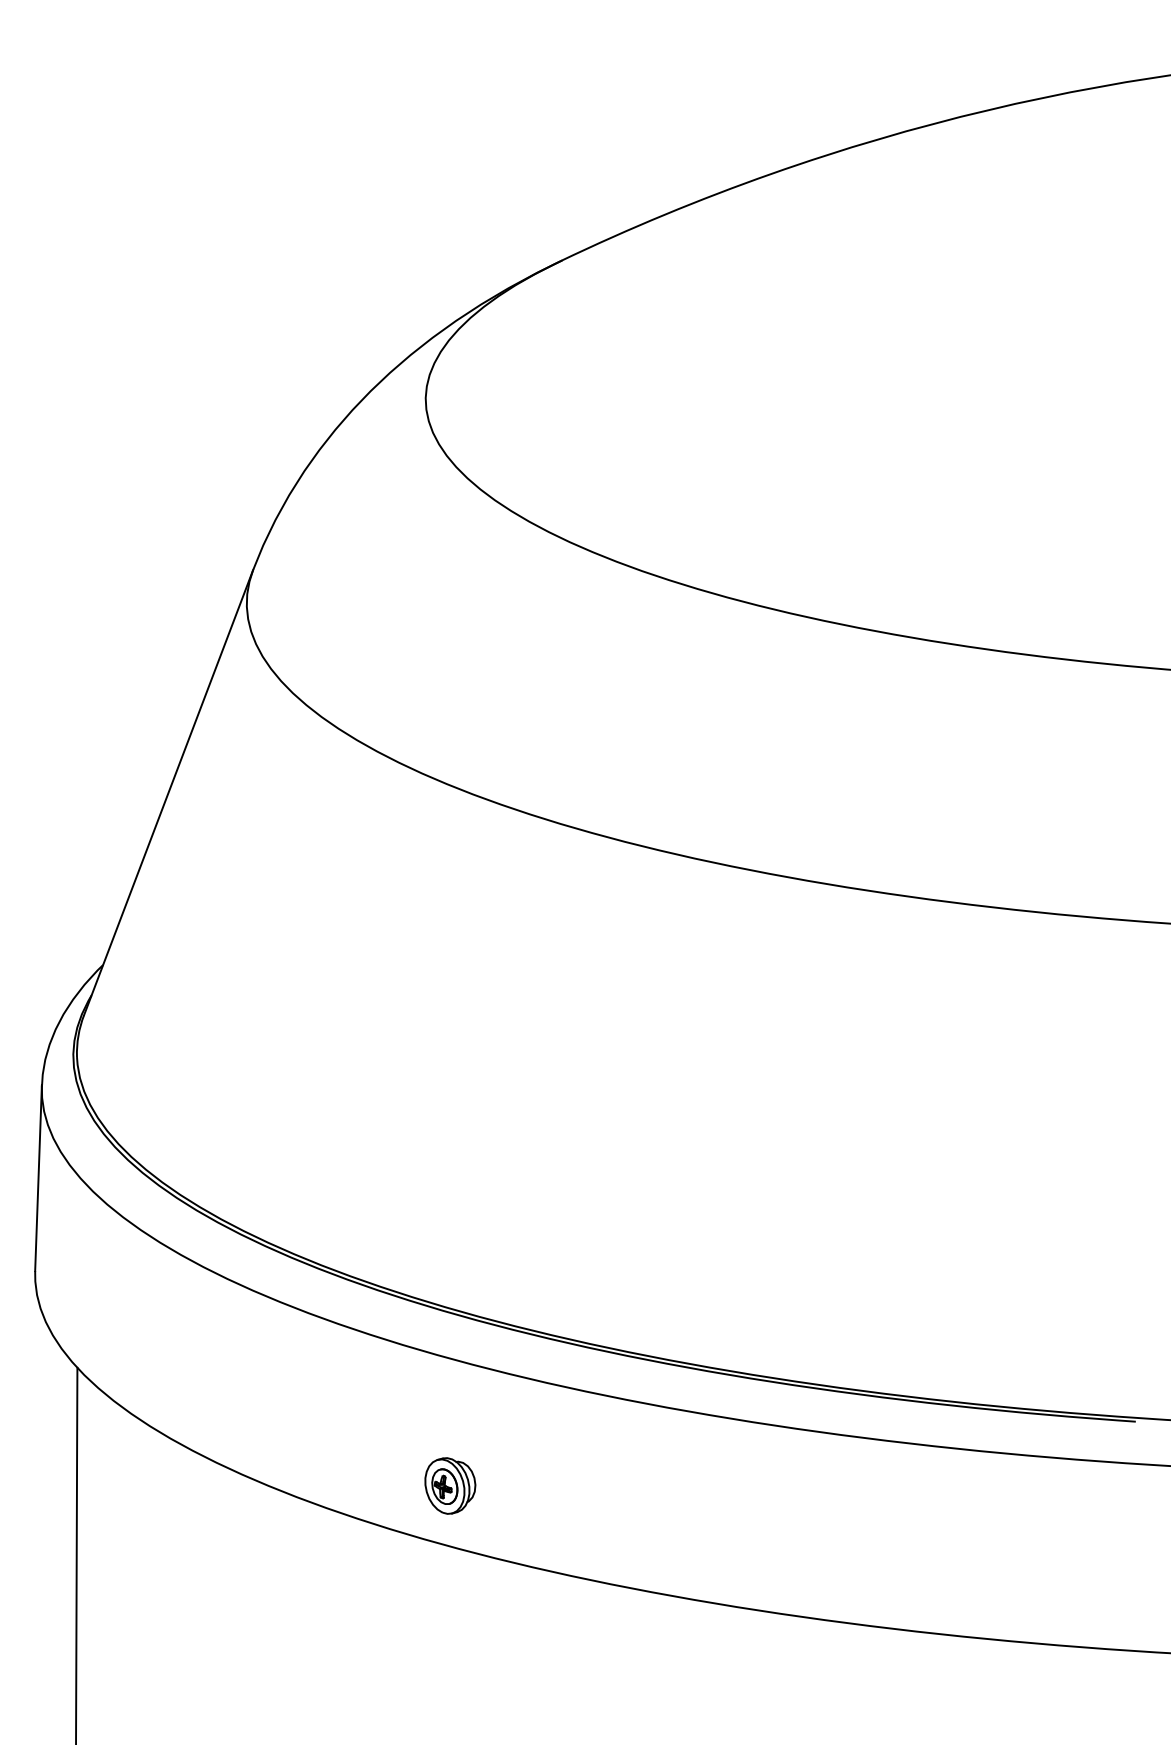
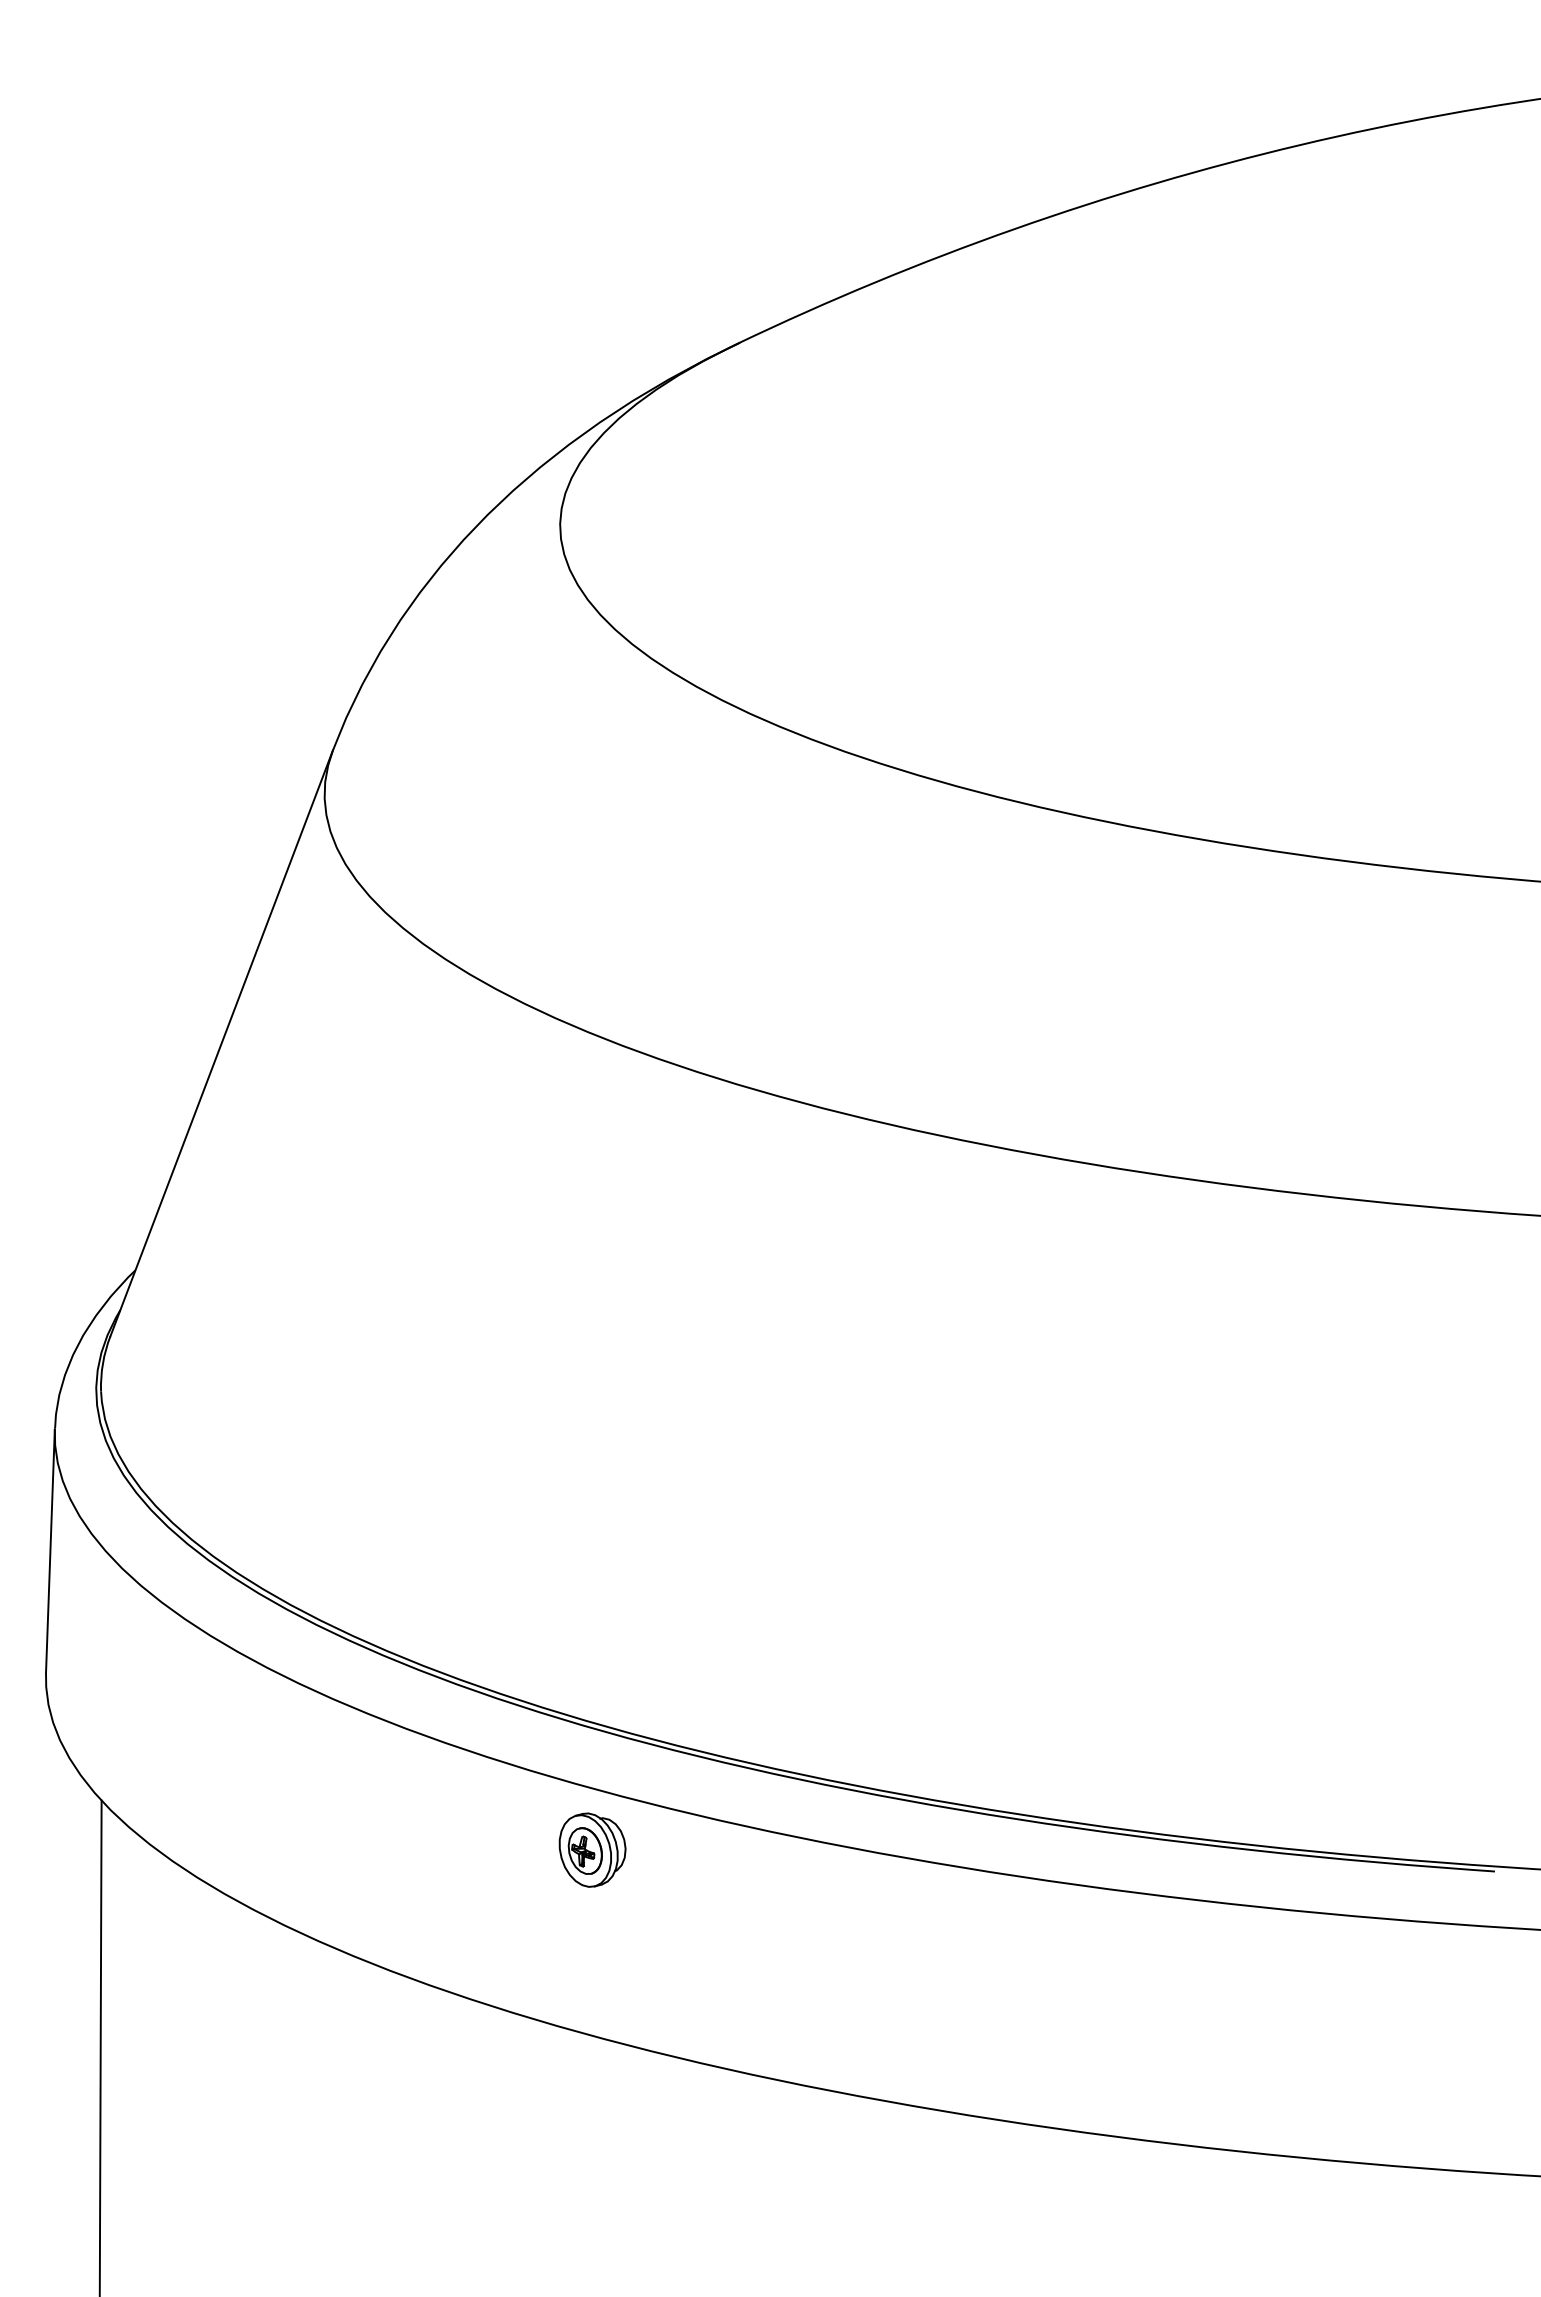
part: (450, 1485) -> (592, 1849), moved

